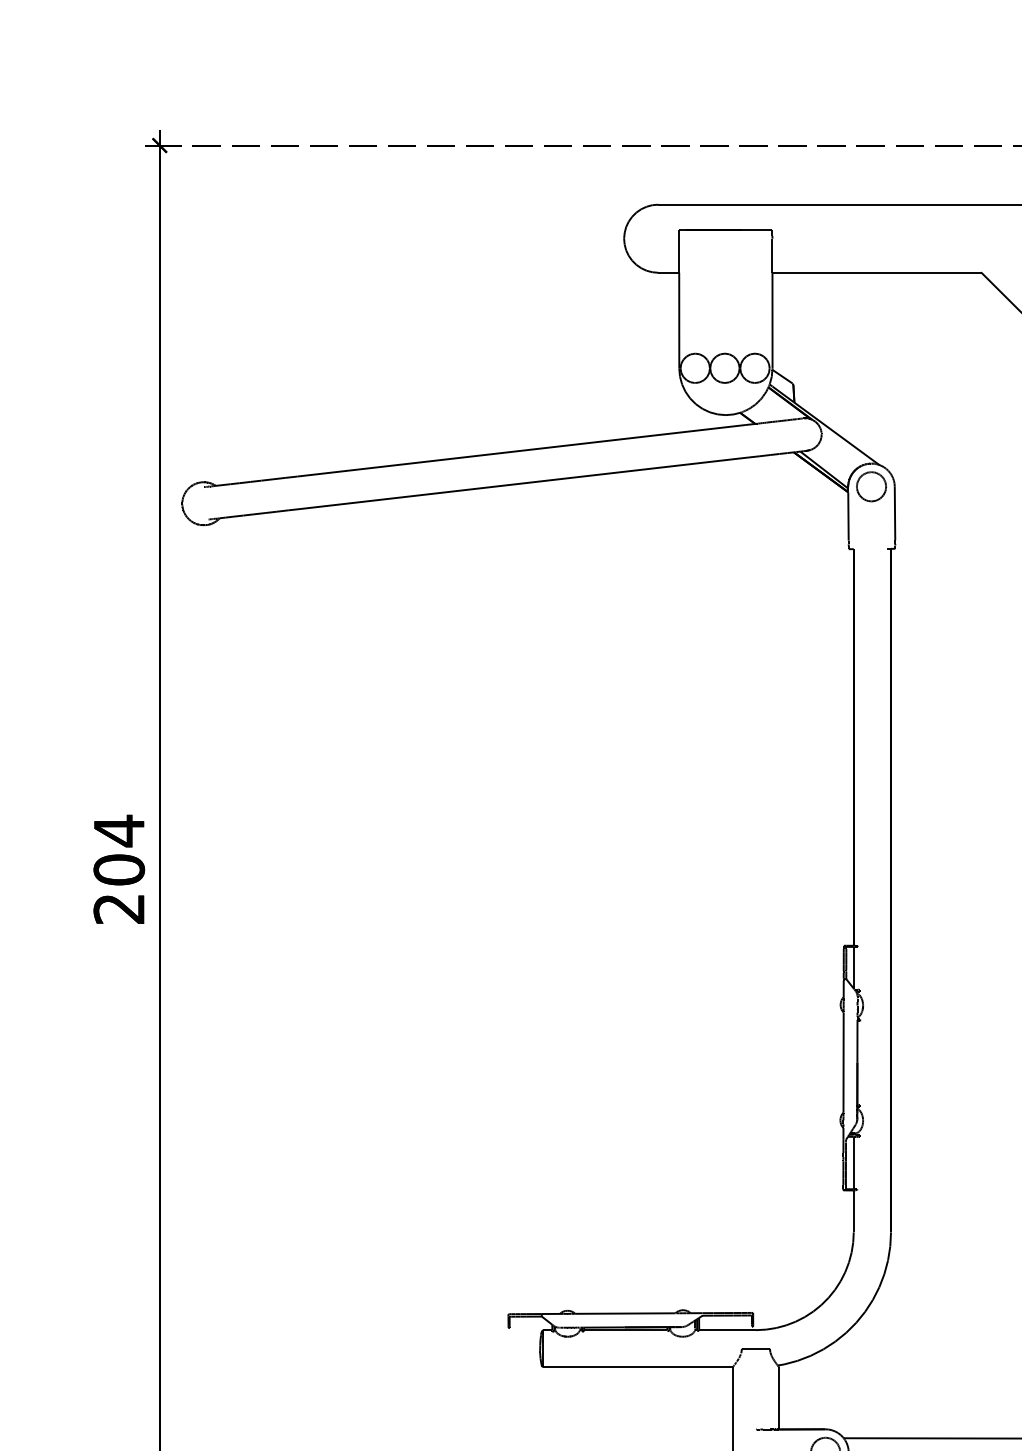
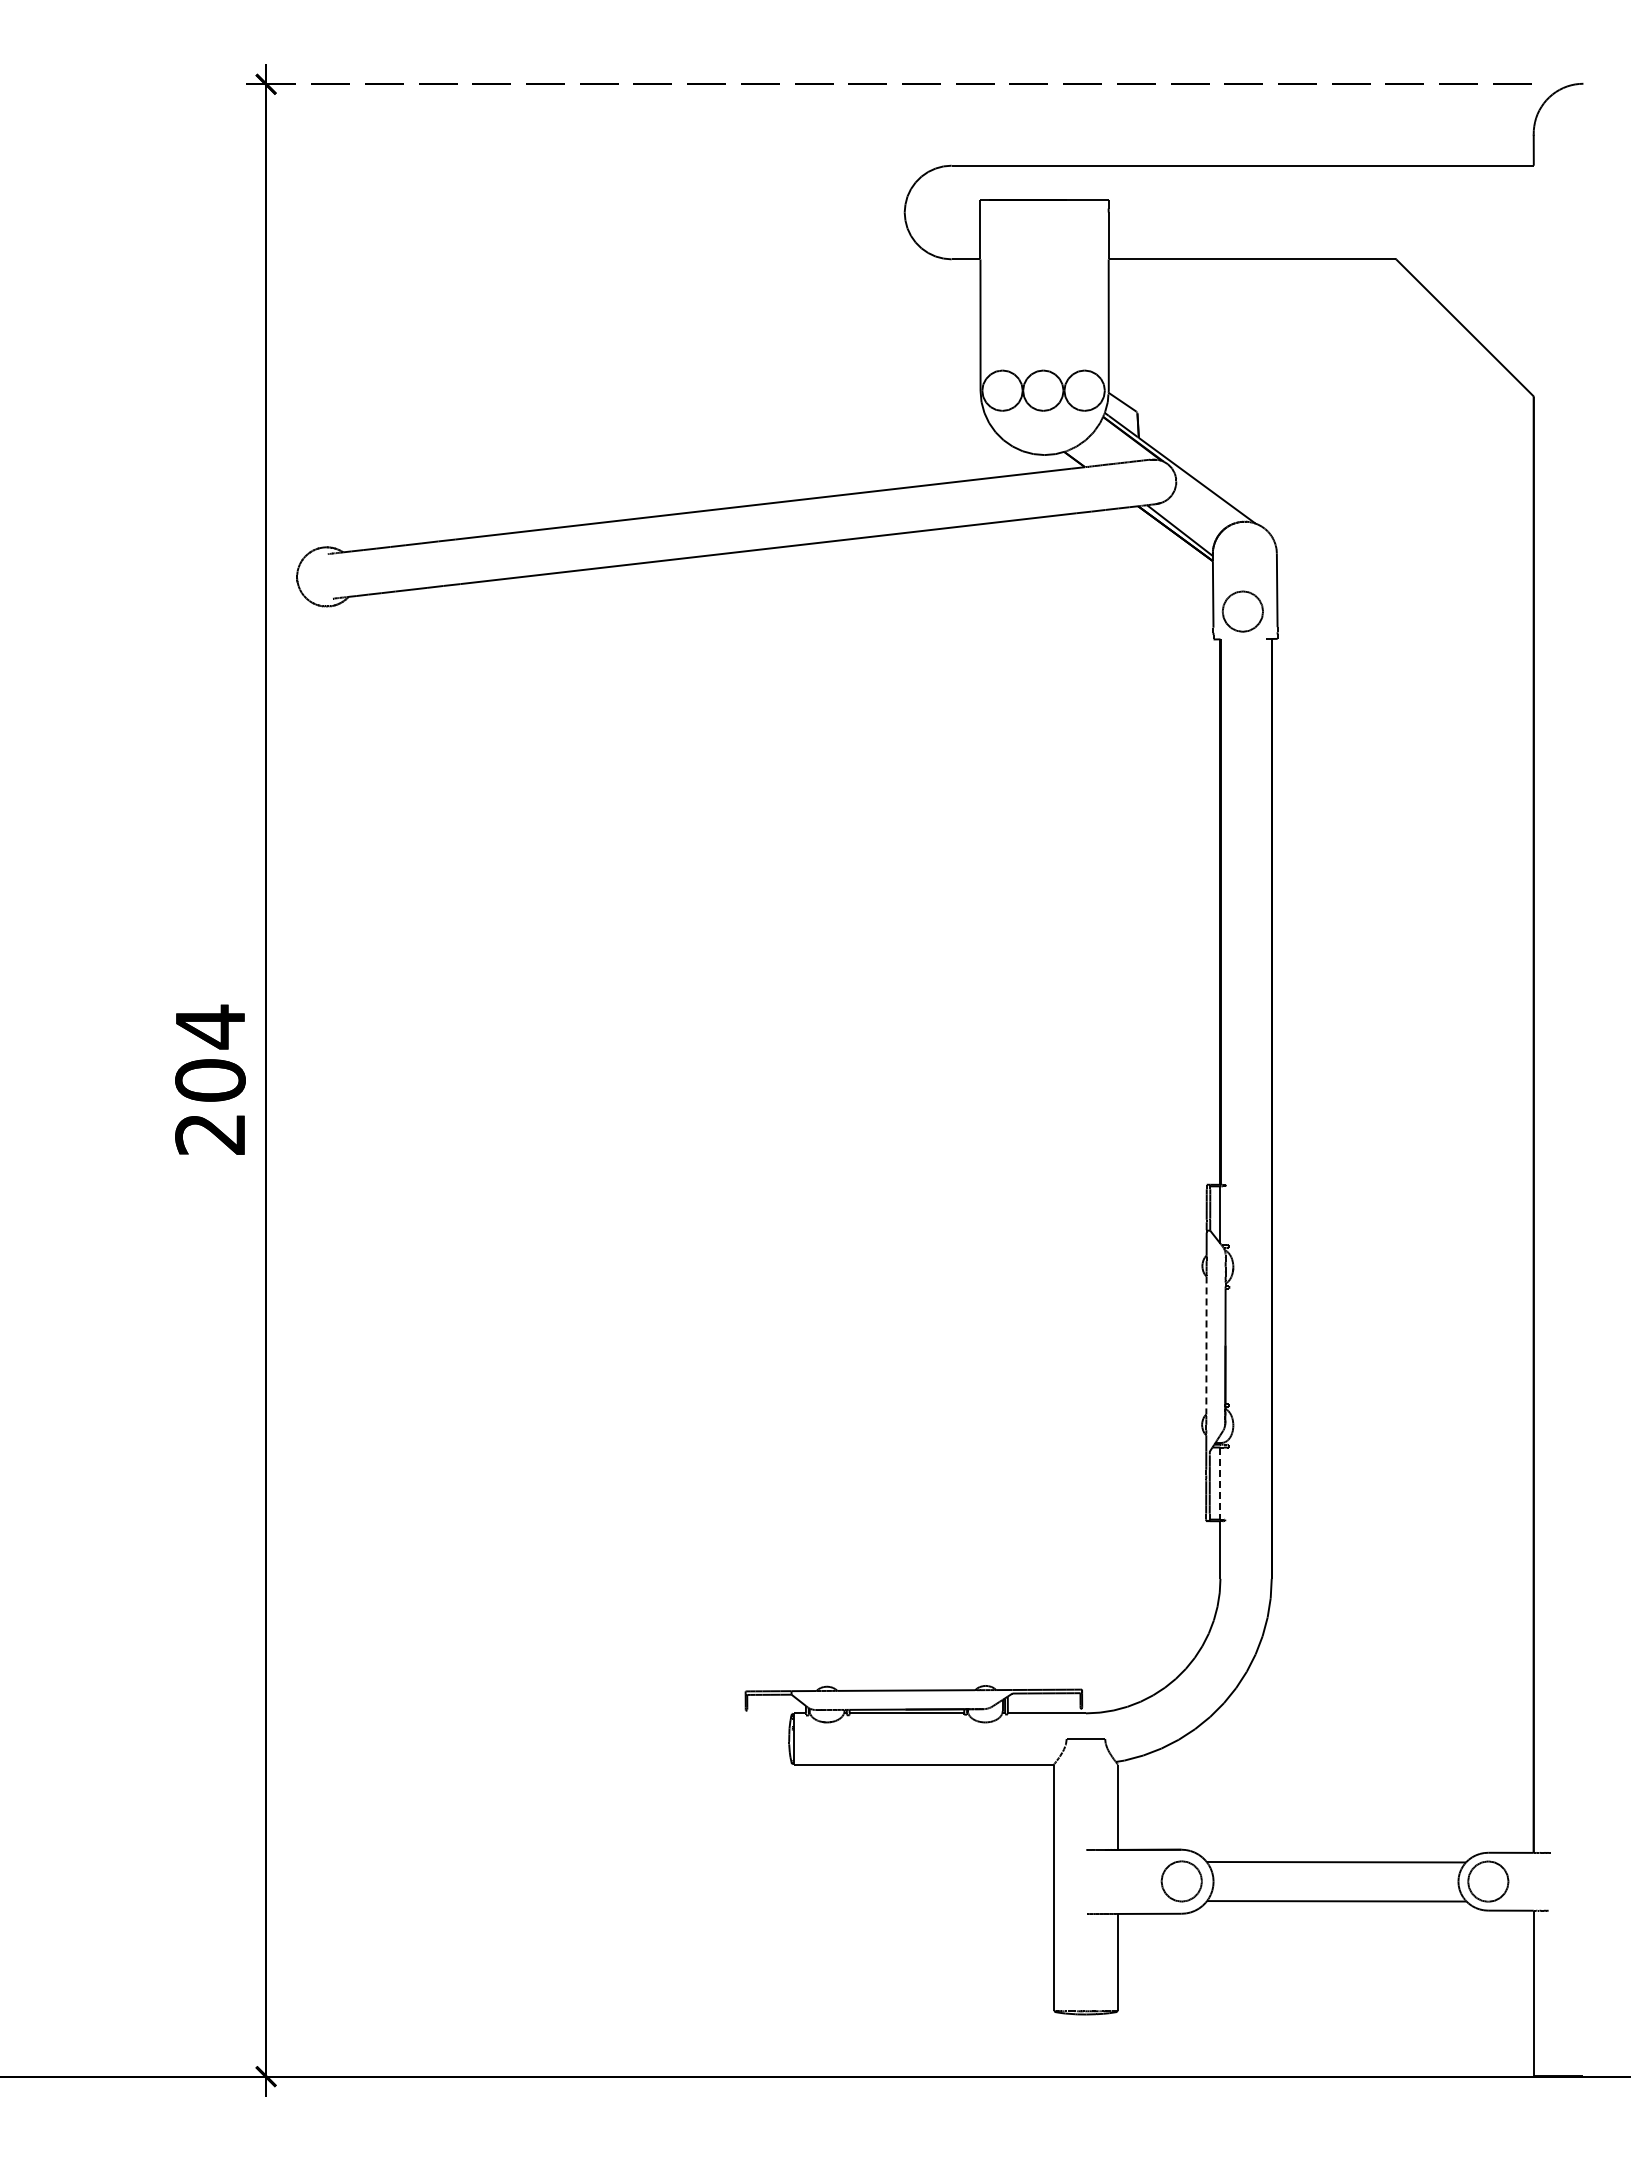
part: (871, 486) -> (1242, 611), moved
line: (843, 1062) -> (1206, 1345), solid -> dashed
line: (853, 1163) -> (1220, 1484), solid -> dashed

